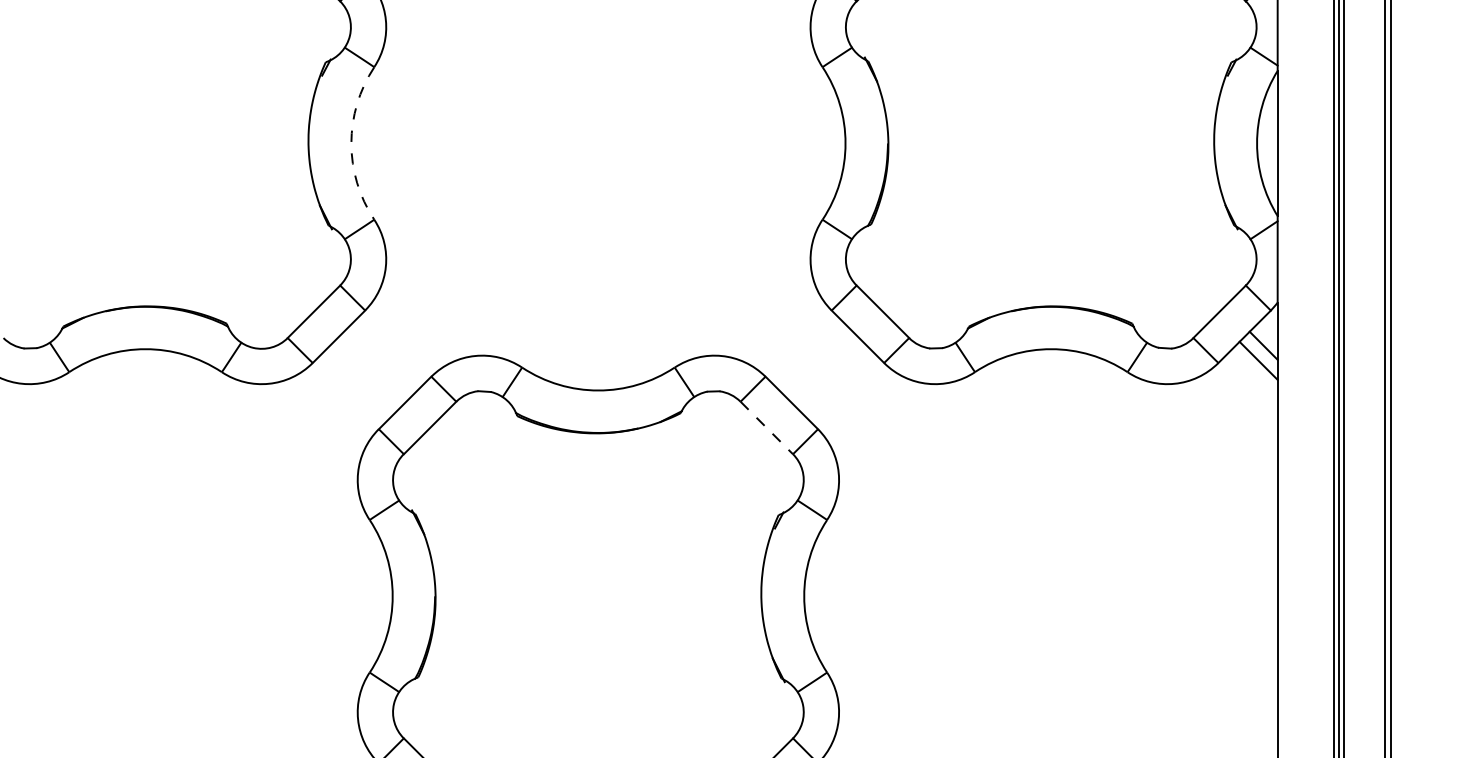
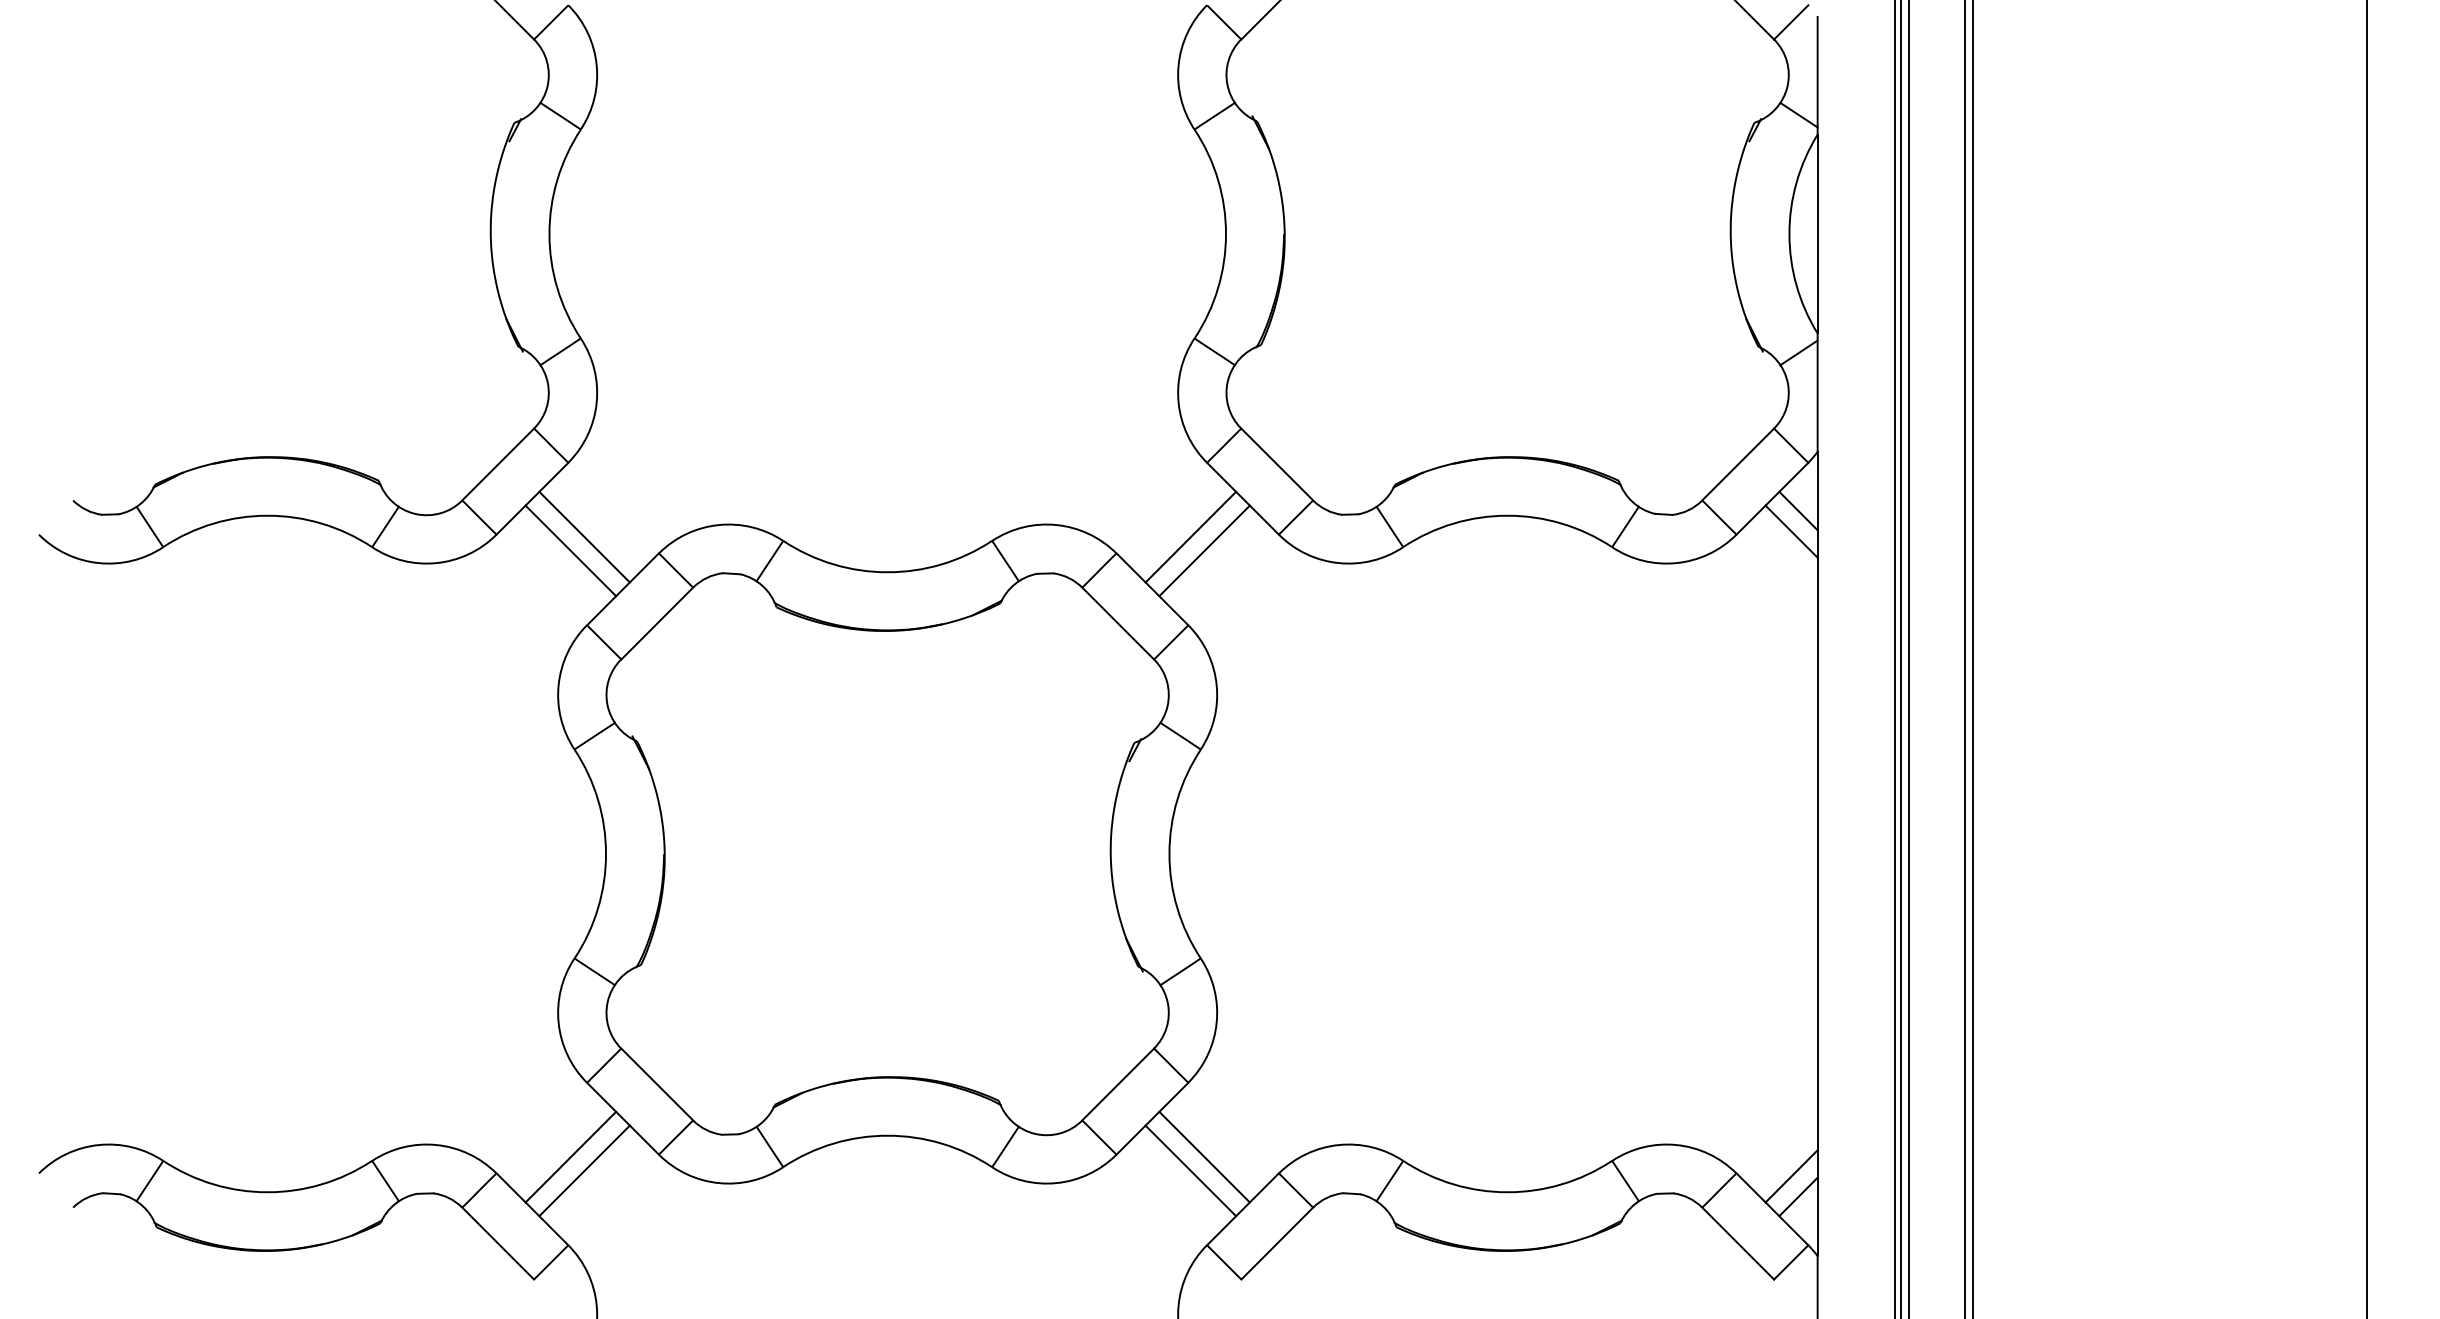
arc: (351, 143) -> (549, 234), dashed -> solid
line: (376, 364) -> (584, 536), added
line: (819, 364) -> (1190, 536), added
line: (366, 374) -> (570, 550), added
line: (829, 374) -> (1204, 550), added
line: (767, 427) -> (1118, 623), dashed -> solid

